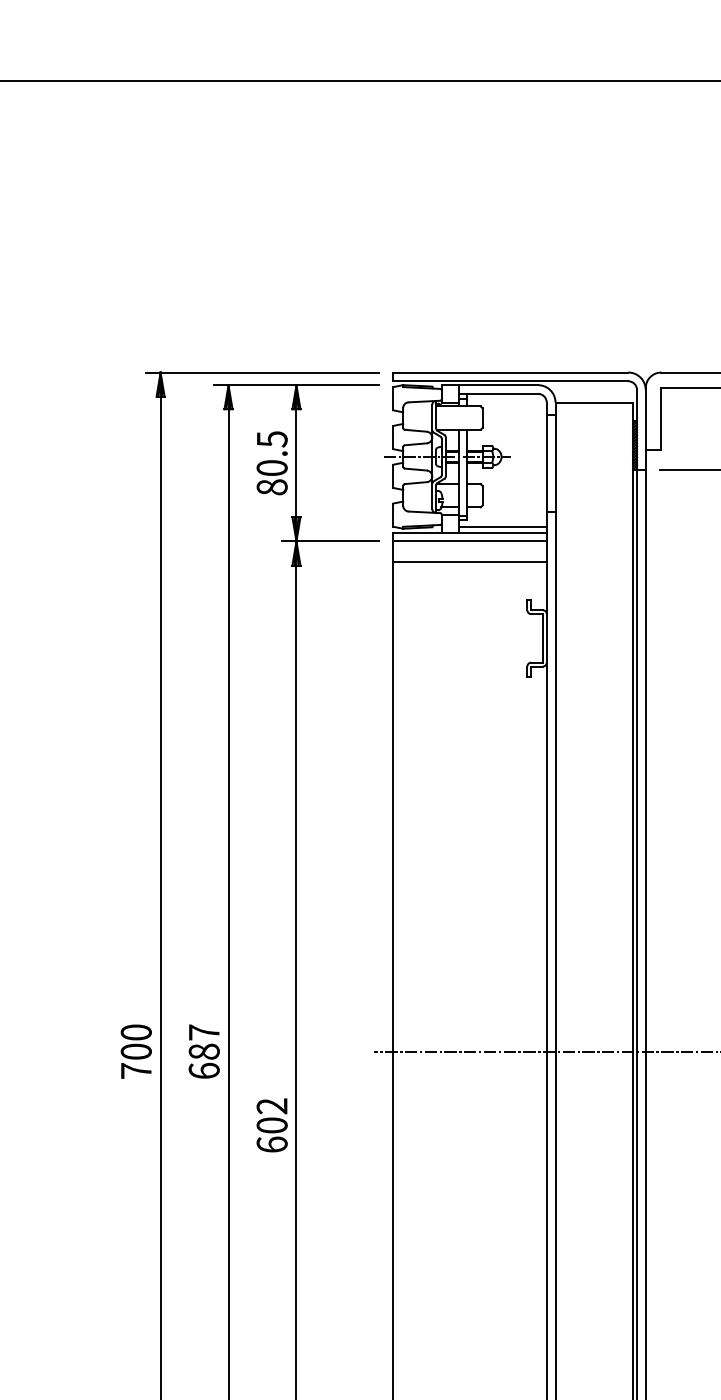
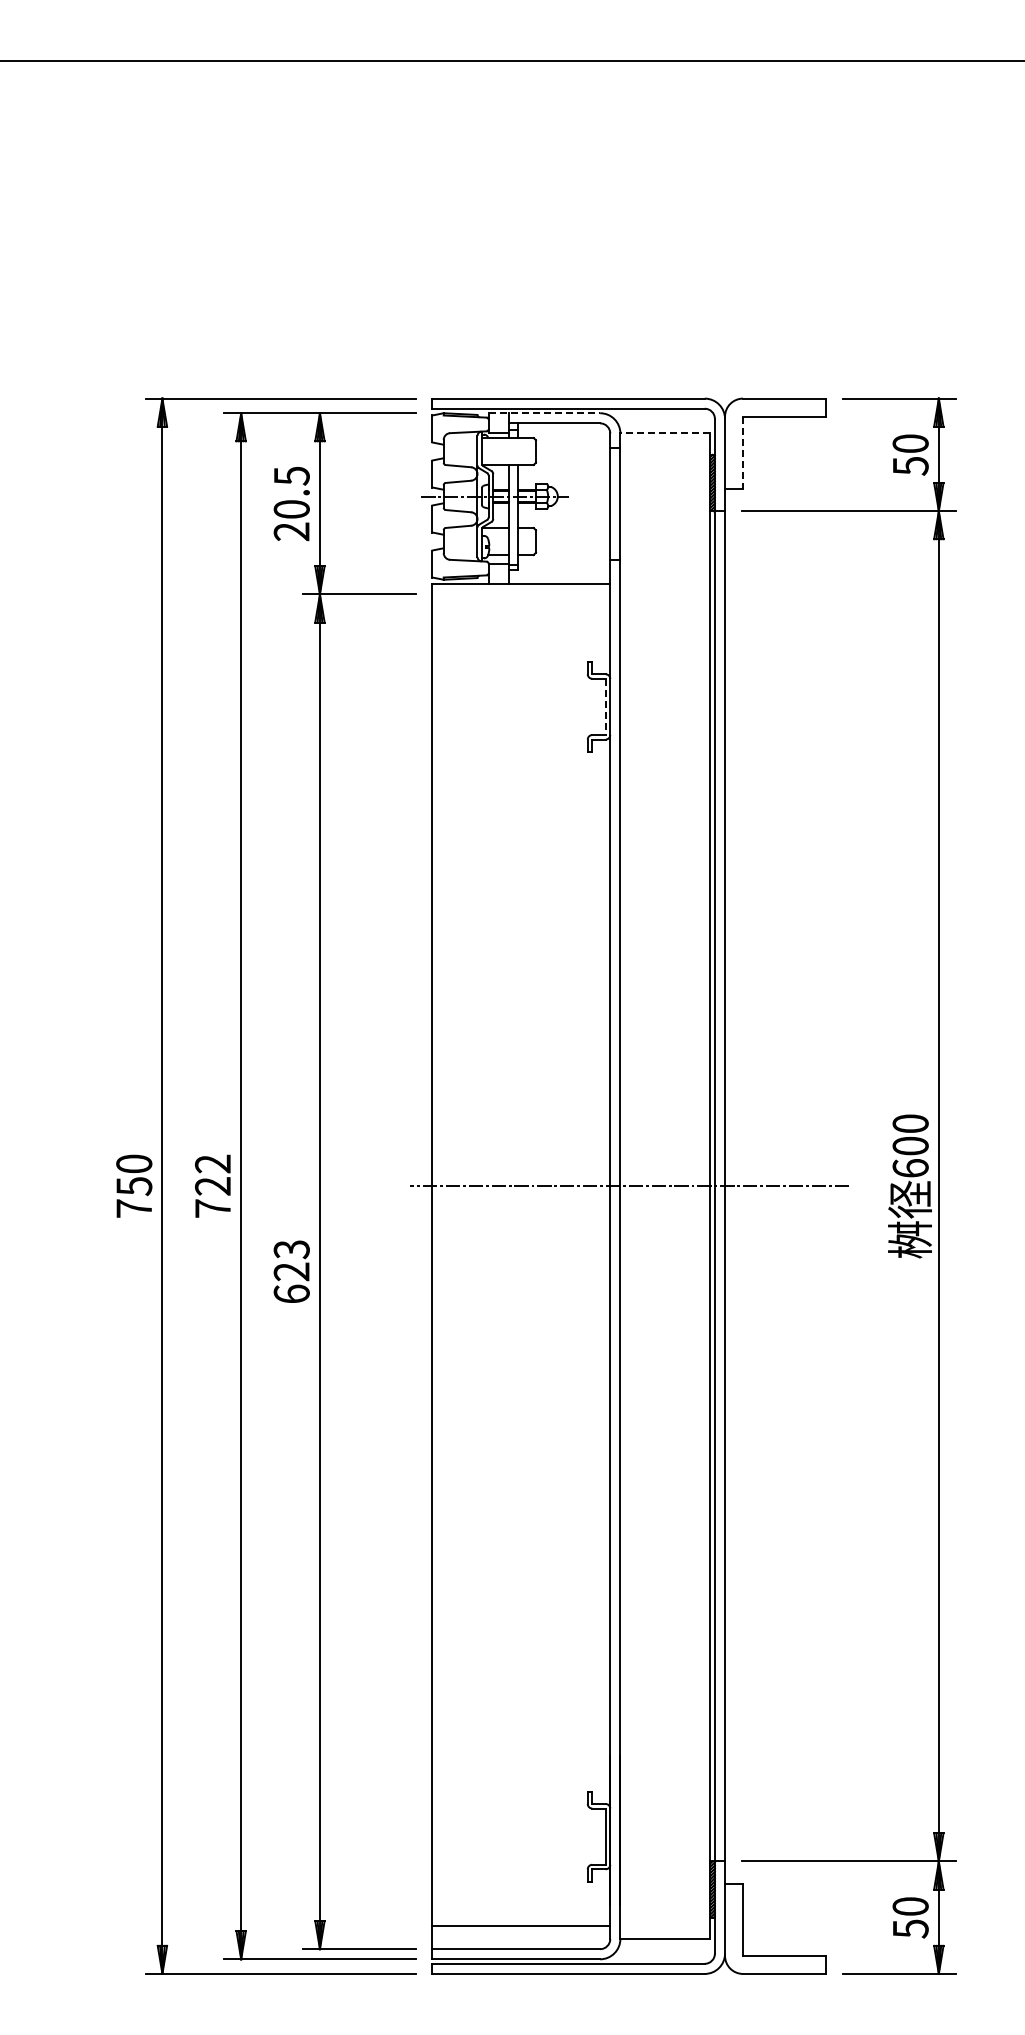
line: (490, 385) -> (544, 413), solid -> dashed
line: (593, 402) -> (664, 433), solid -> dashed
line: (661, 419) -> (743, 453), solid -> dashed
text: (271, 487) -> (291, 531), 80.5 -> 20.5
line: (503, 526) -> (559, 577), removed
line: (470, 541) -> (521, 594), removed
line: (470, 562) -> (521, 618), removed
line: (542, 638) -> (605, 707), solid -> dashed
text: (136, 1051) -> (134, 1186), 700 -> 750
text: (204, 1051) -> (213, 1185), 687 -> 722
text: (271, 1115) -> (291, 1260), 602 -> 623

